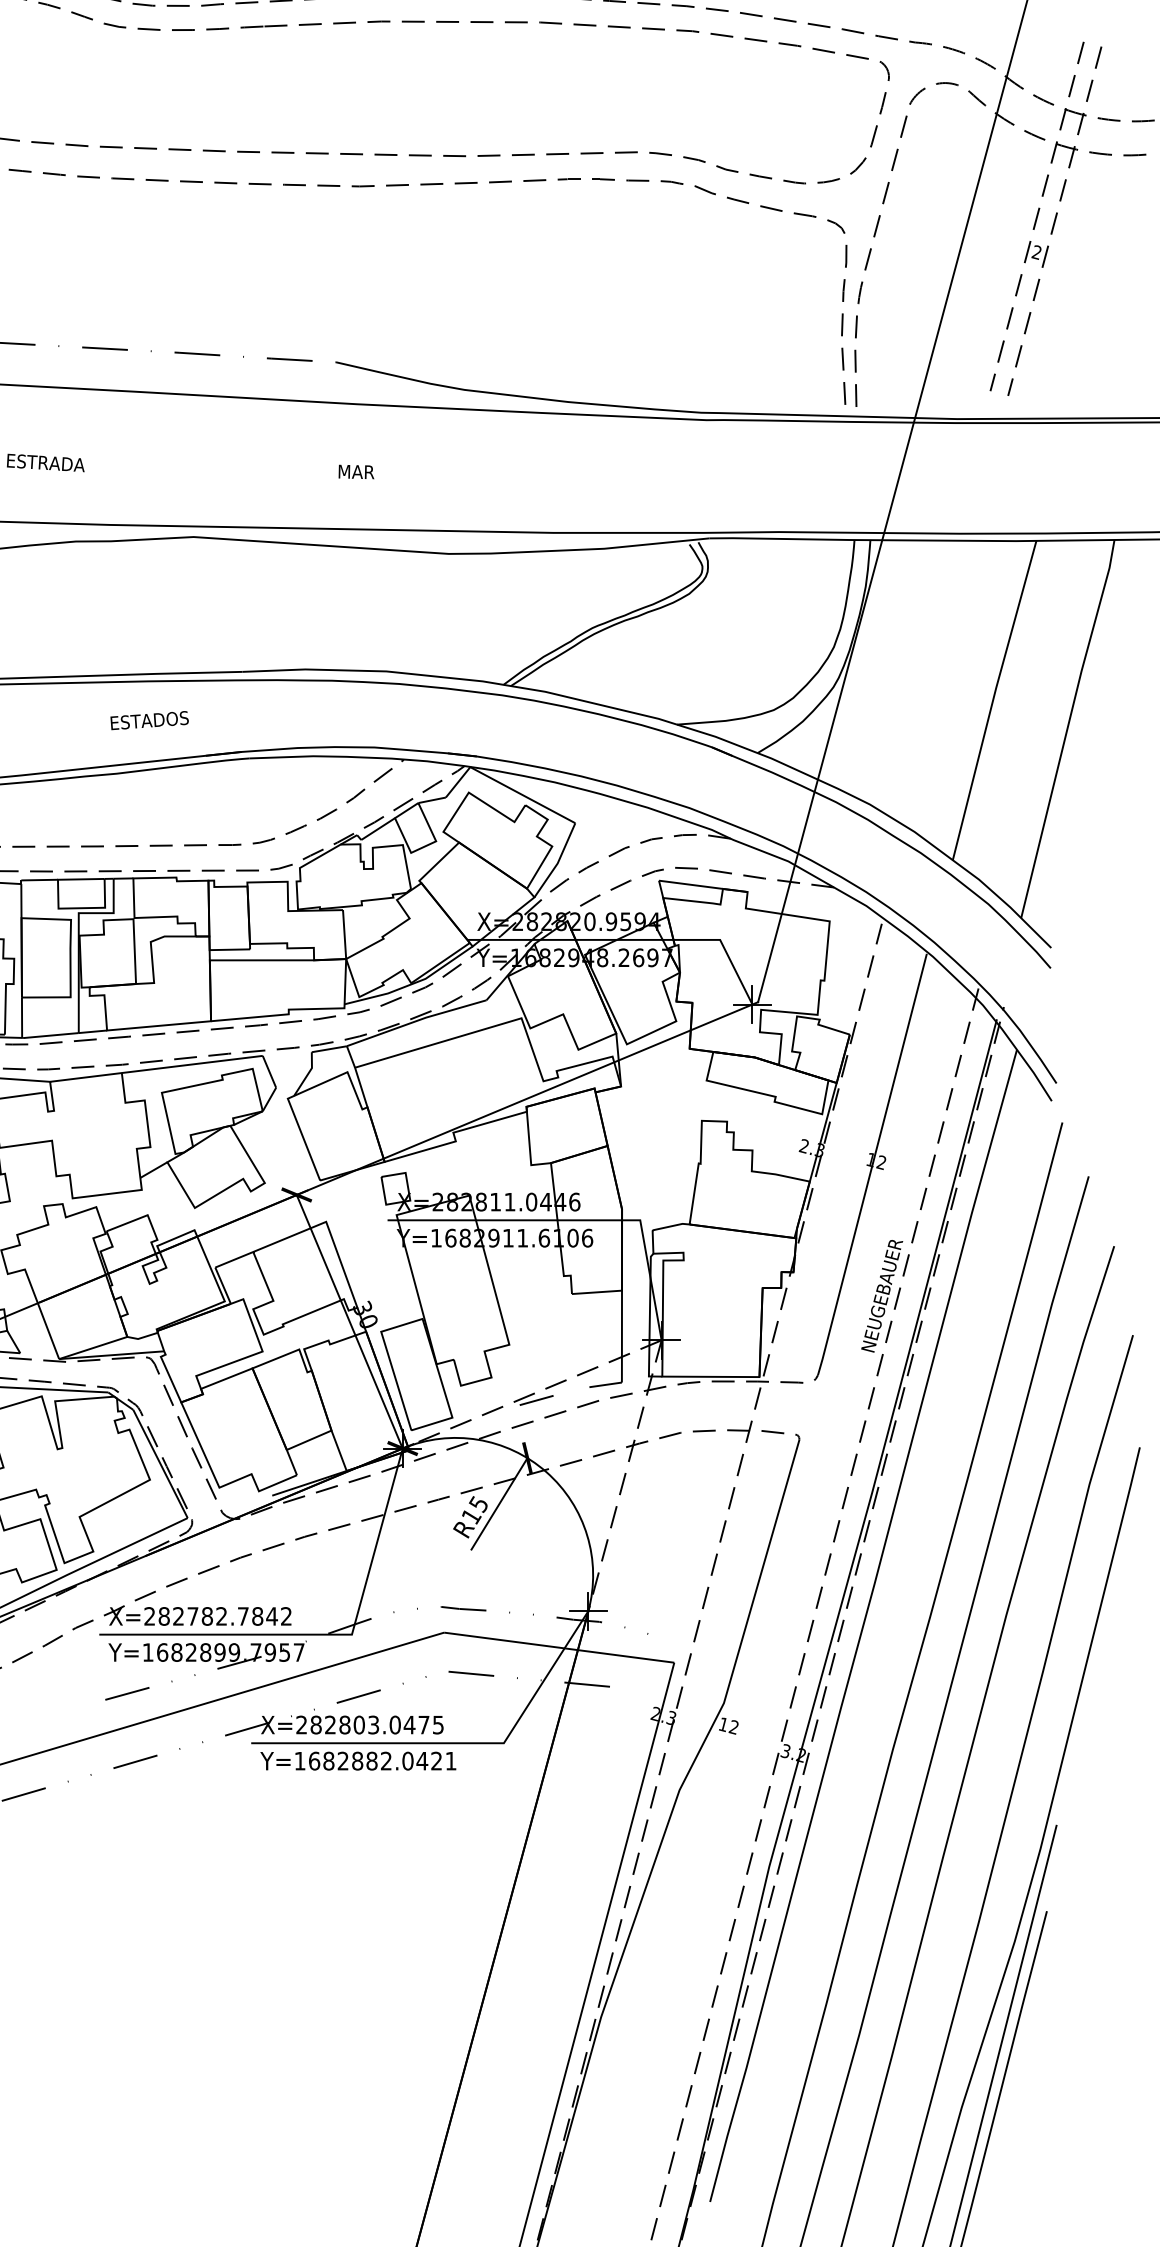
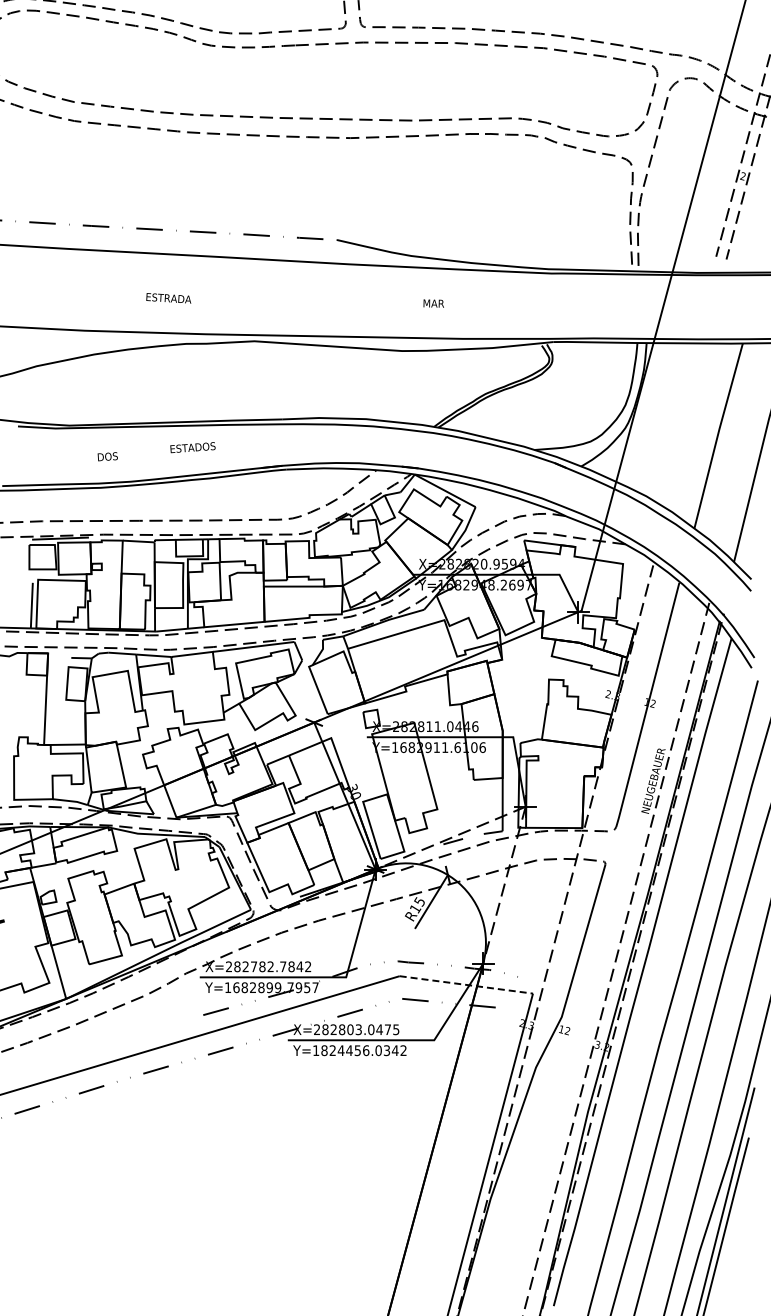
text: (355, 471) -> (433, 303), moved
text: (148, 720) -> (192, 447), moved
line: (559, 1646) -> (466, 984), solid -> dashed
text: (381, 1760) -> (363, 1050), Y=1682882.0421 -> Y=1824456.0342

